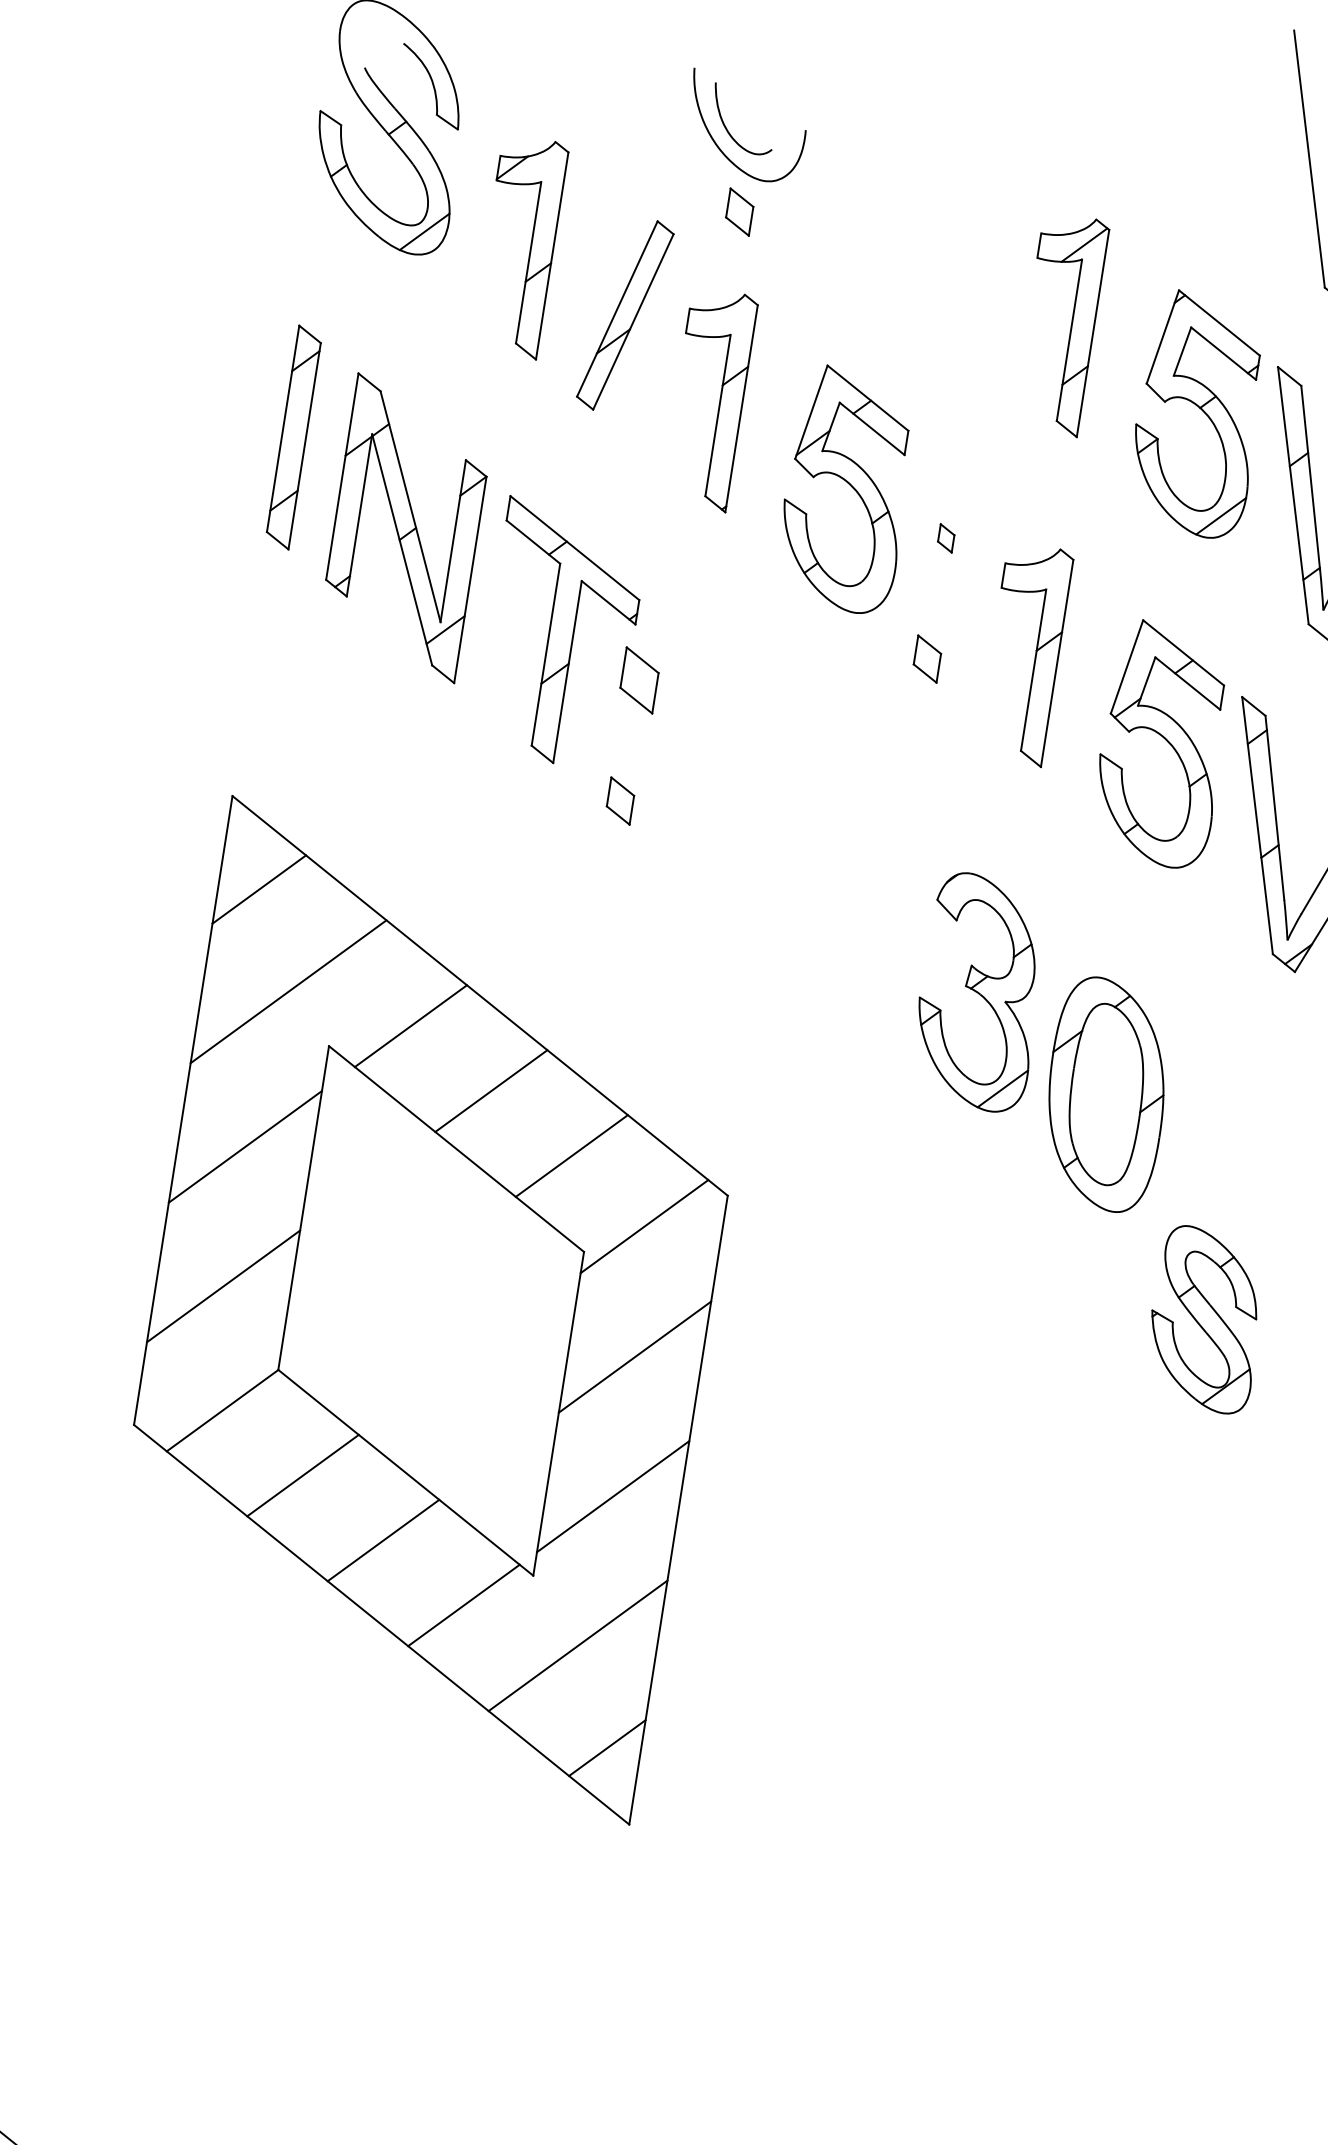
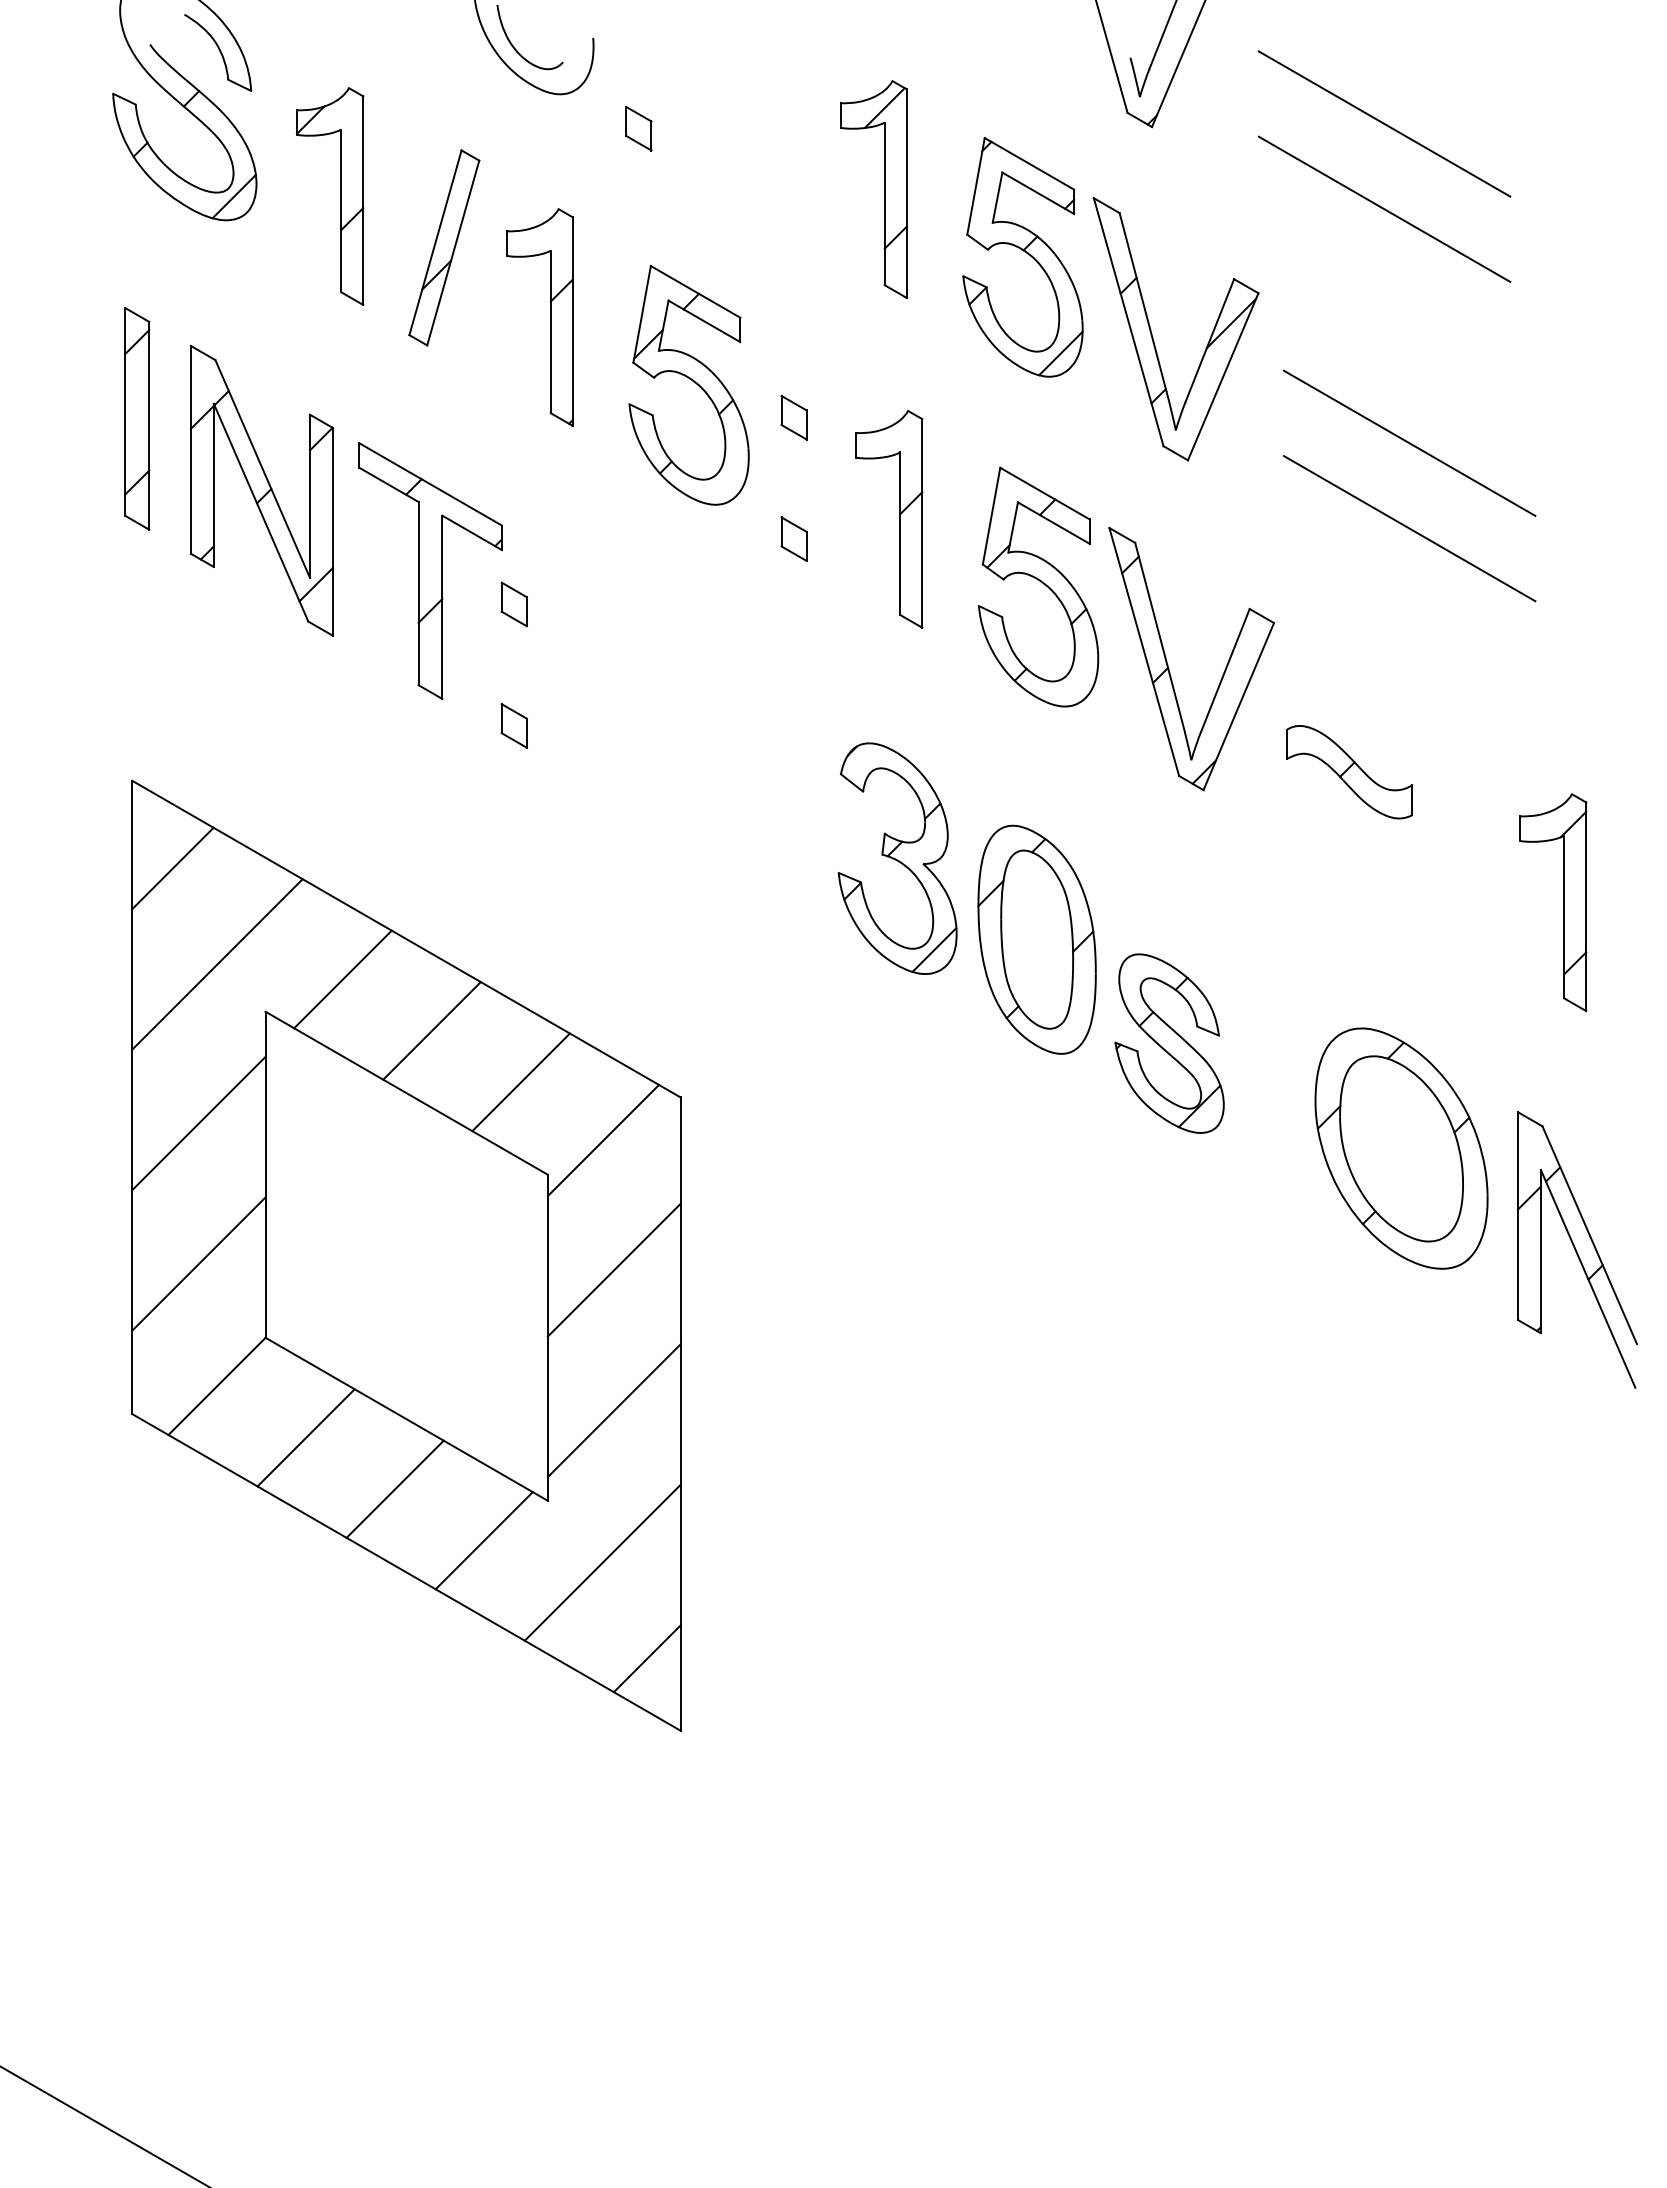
part: (739, 211) -> (638, 128), moved
part: (945, 538) -> (793, 417), size x1.67
part: (638, 680) -> (513, 604), size x0.71
part: (1205, 1319) -> (1169, 1043), moved

